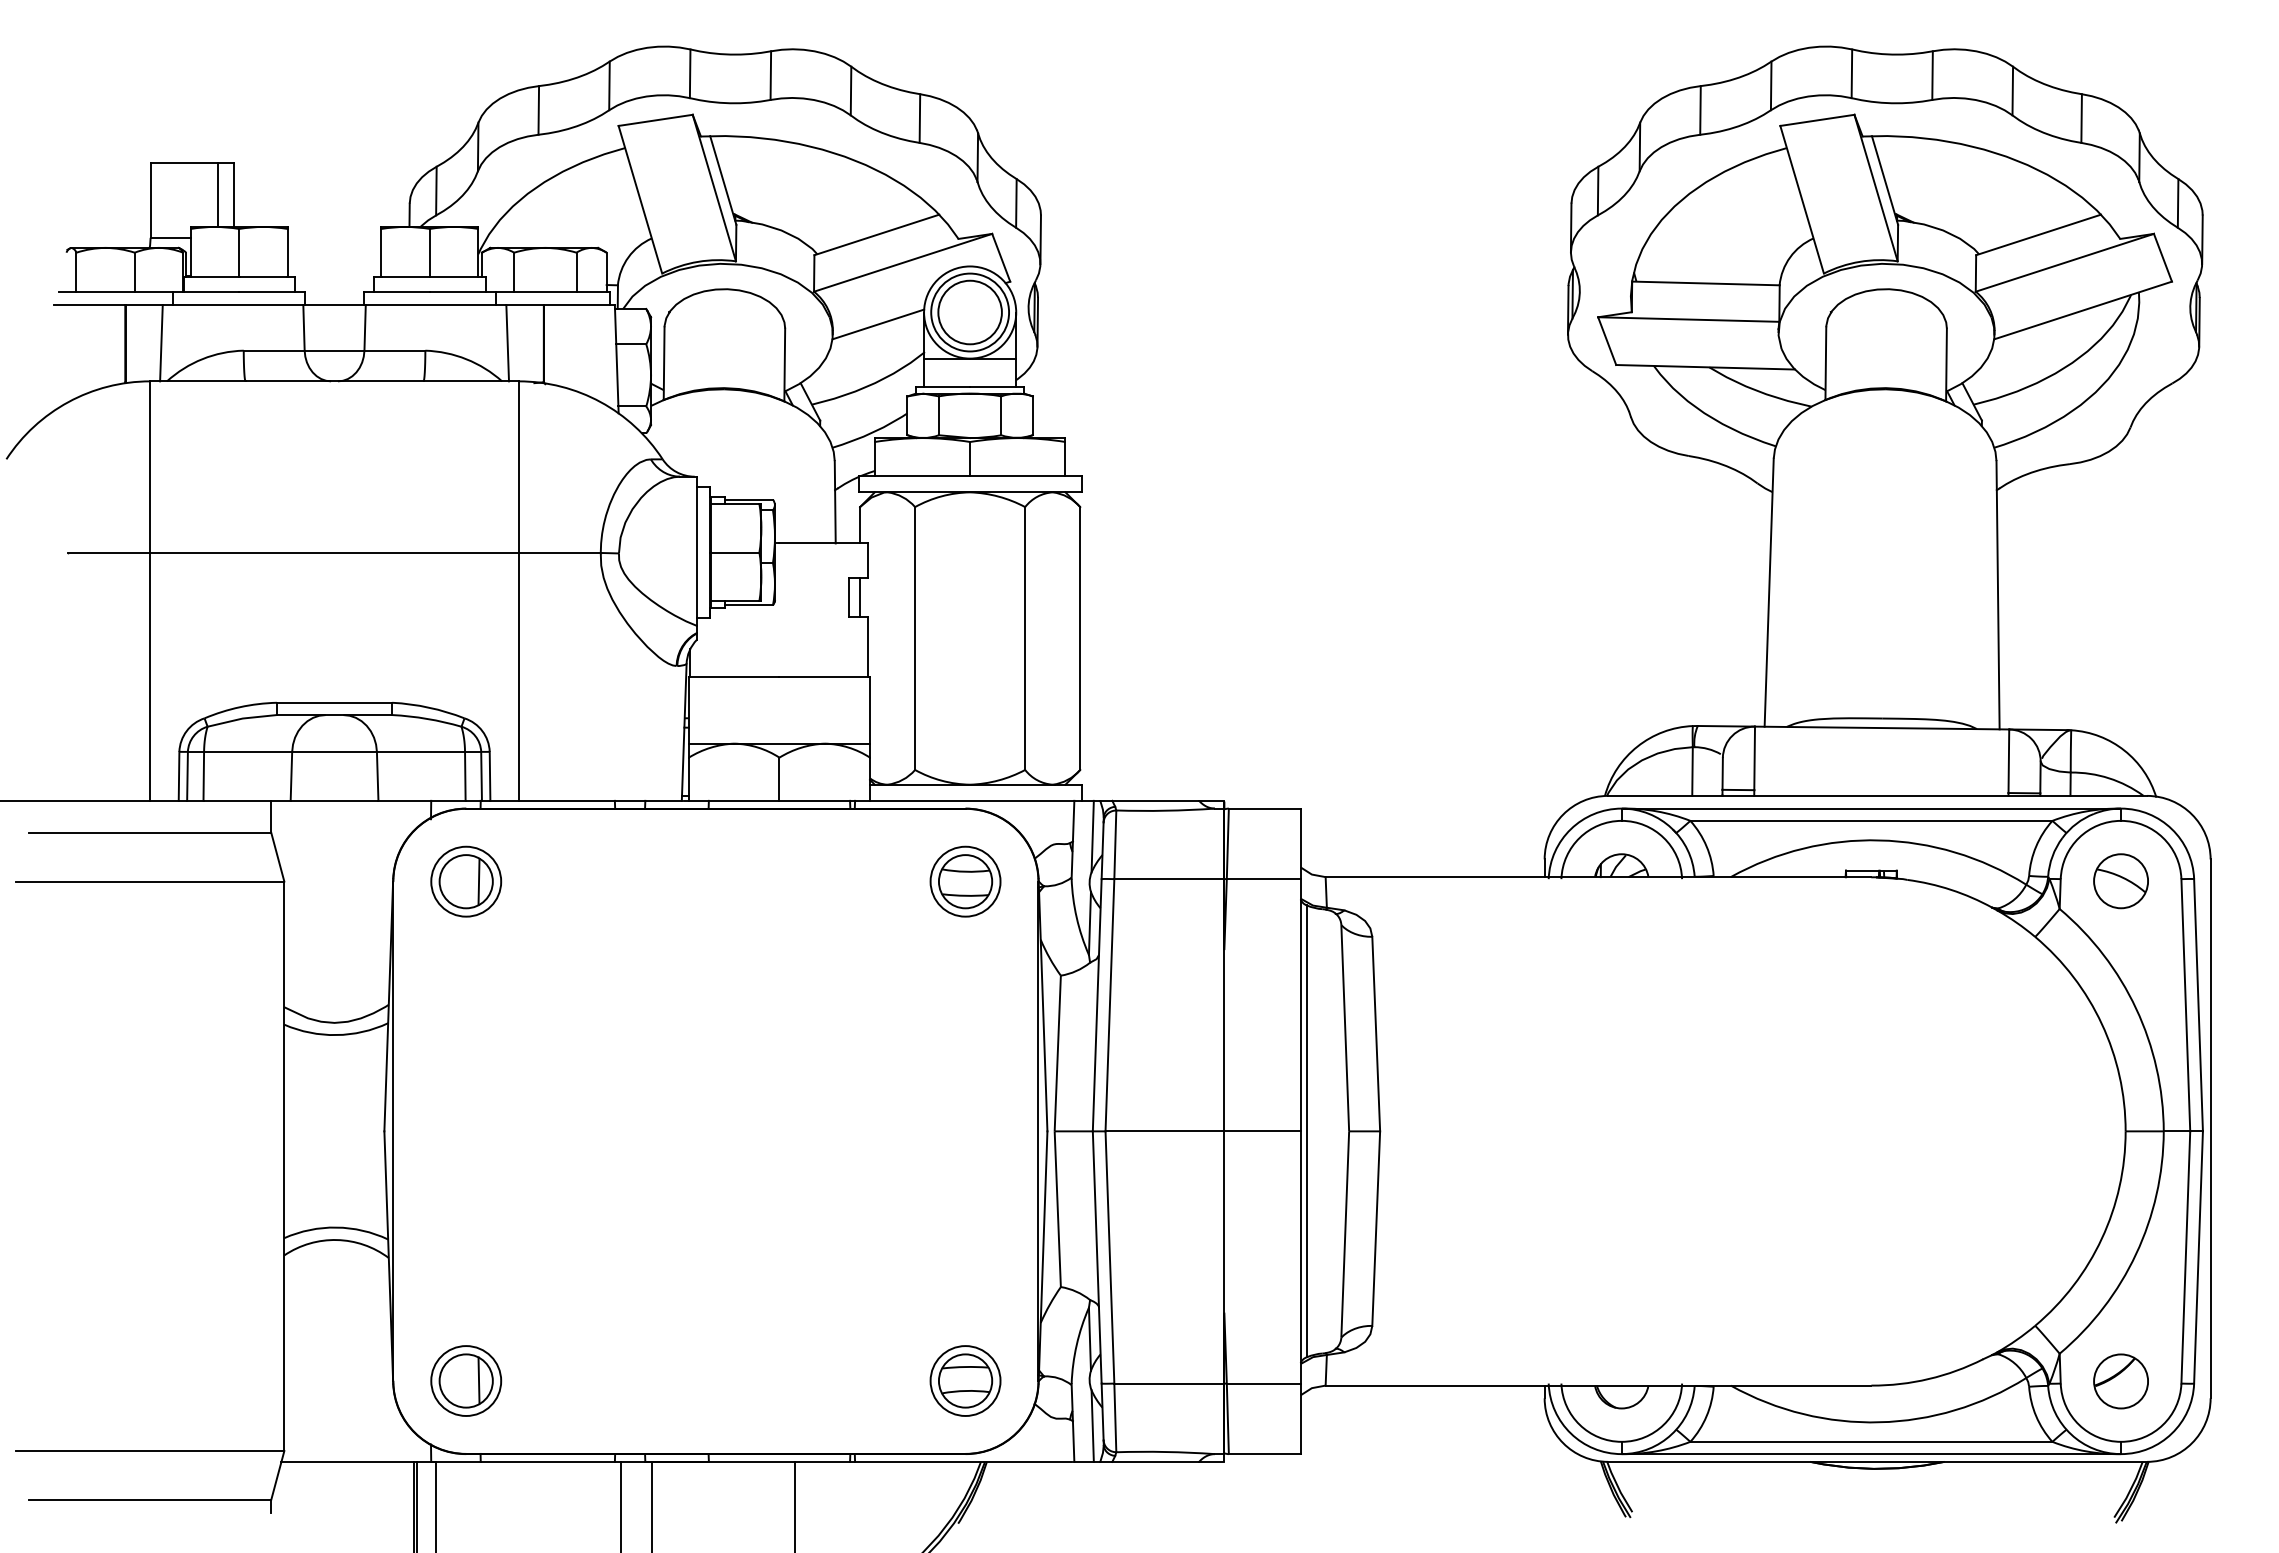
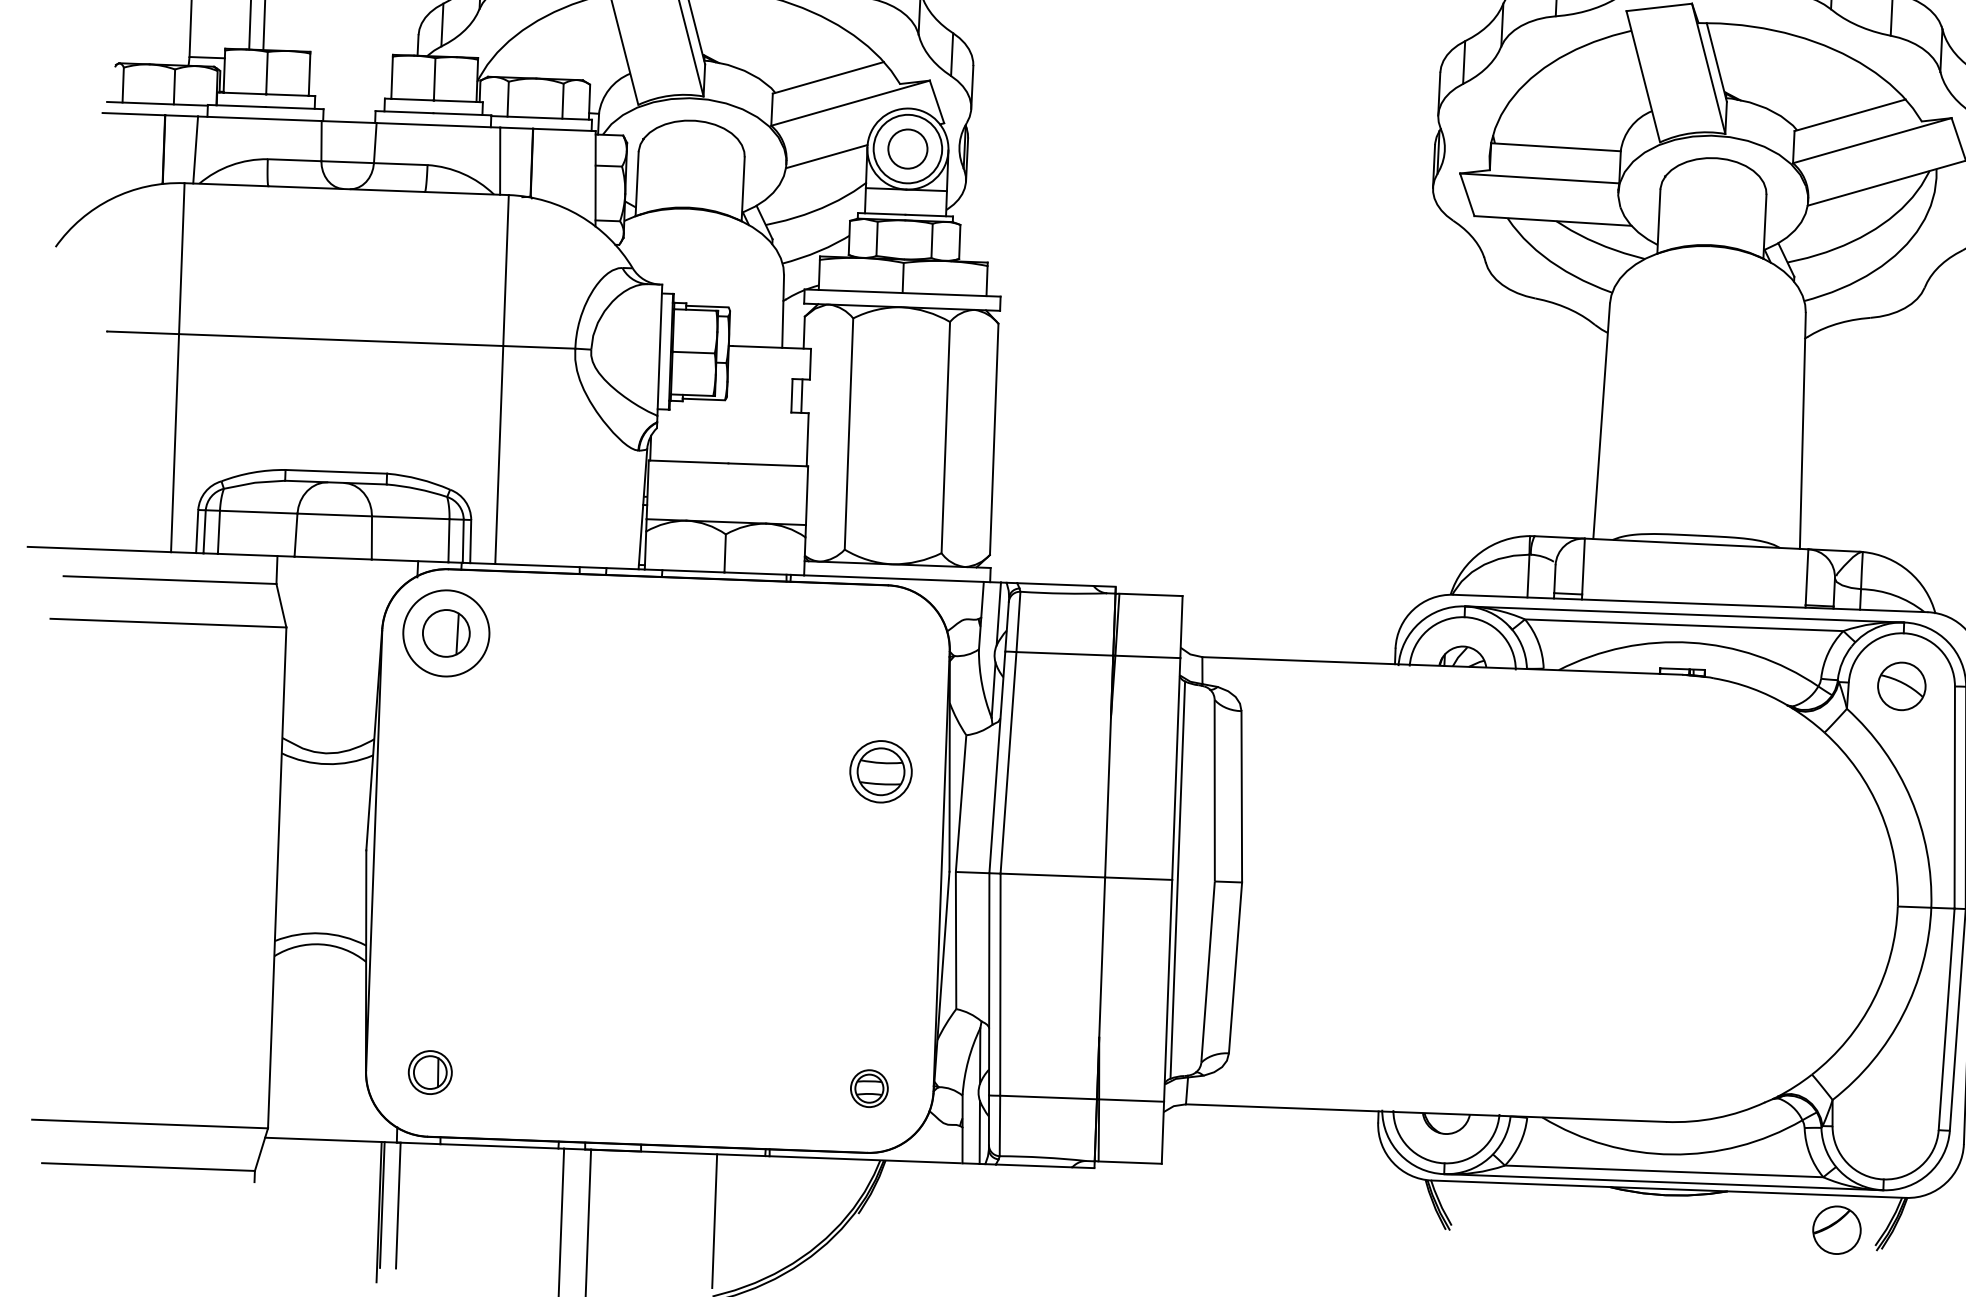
circle: (969, 312) -> (907, 149), size x0.7
circle: (466, 881) -> (446, 633), size x1.4
part: (965, 881) -> (881, 771), moved
part: (466, 1380) -> (430, 1072), size x0.7
part: (965, 1380) -> (869, 1088), size x0.6
part: (2120, 1381) -> (1836, 1230), moved

